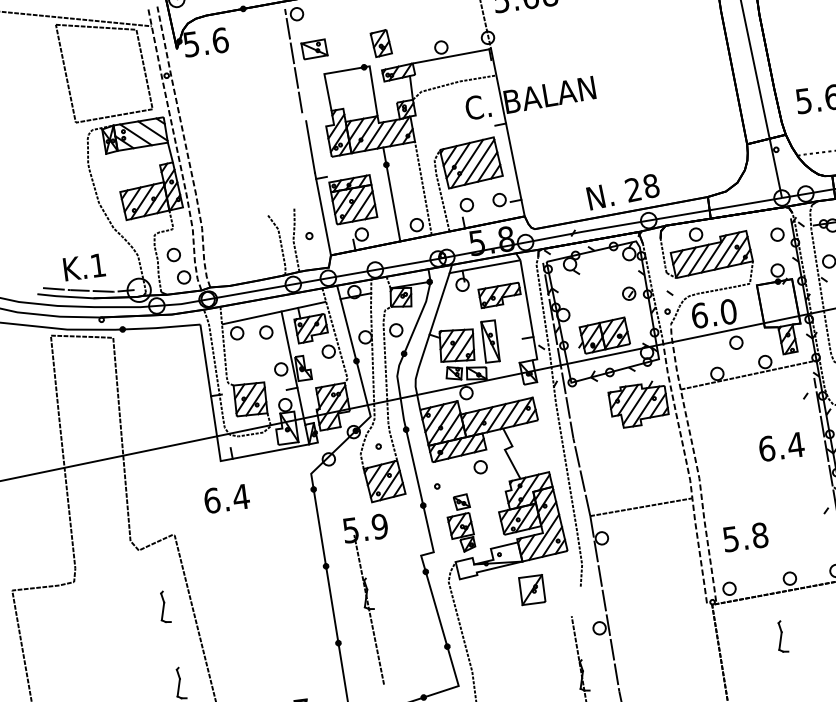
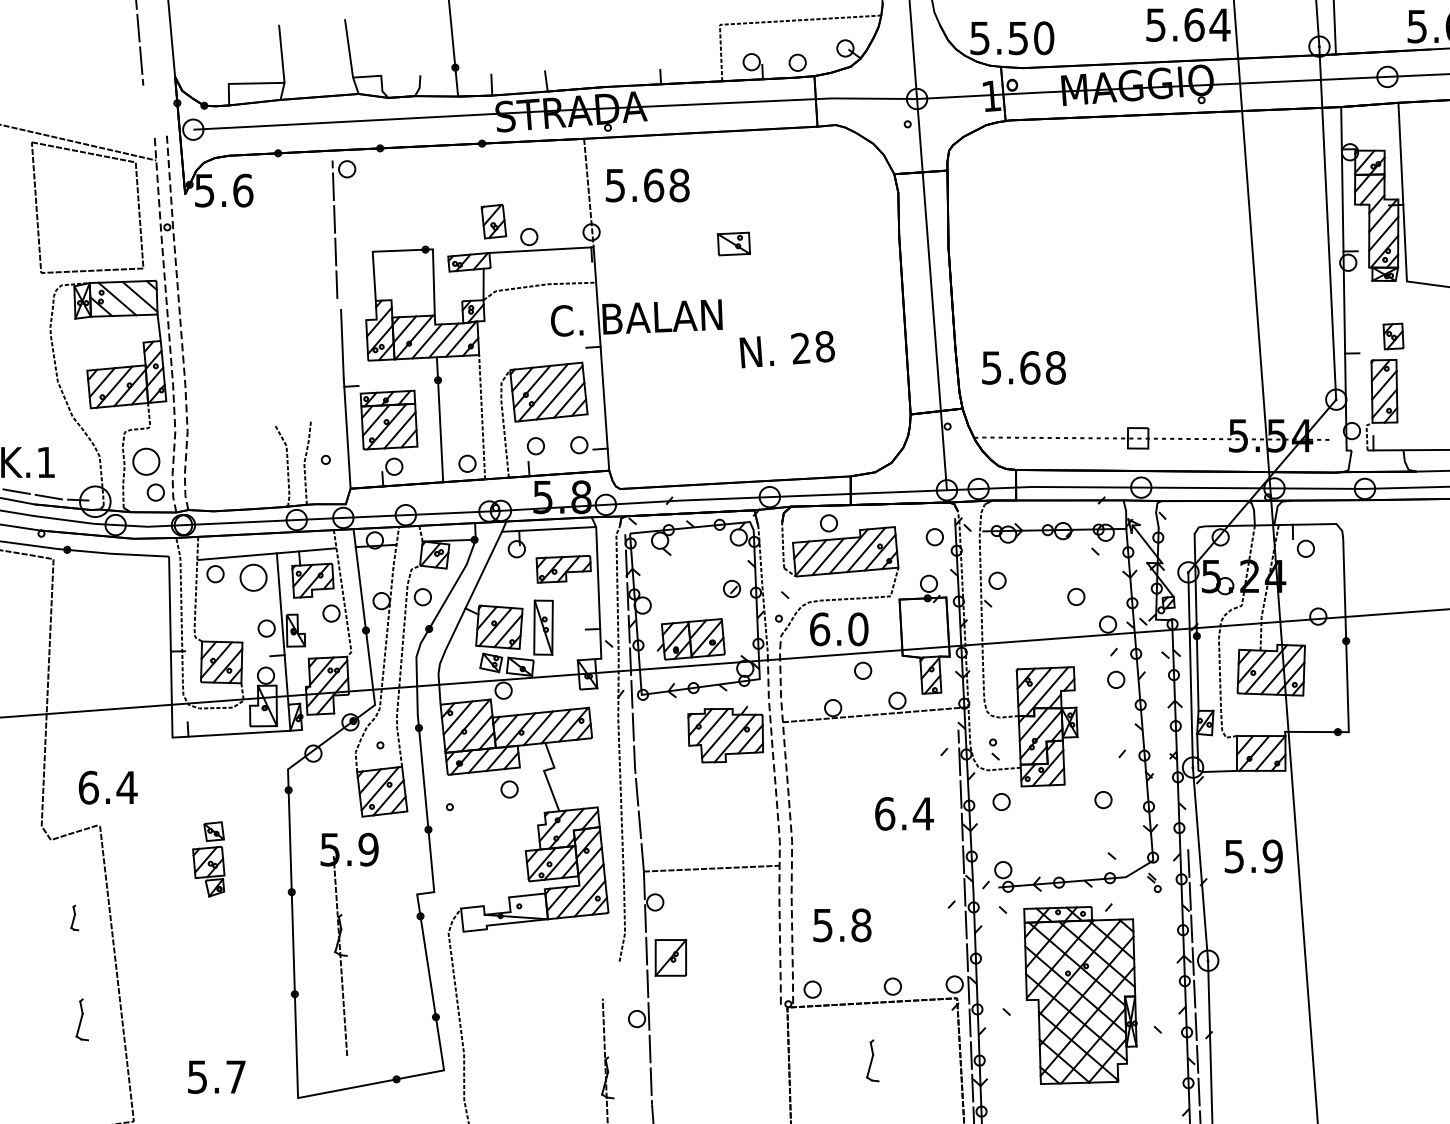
part: (381, 43) -> (493, 221), moved
part: (314, 49) -> (733, 243), moved
text: (622, 192) -> (786, 349), moved
part: (173, 254) -> (146, 461), size x1.6
part: (266, 332) -> (253, 578), size x1.6
text: (226, 498) -> (107, 787), moved
part: (460, 523) -> (208, 859), moved
part: (531, 589) -> (670, 957), moved
part: (164, 606) -> (74, 917), size x0.6

